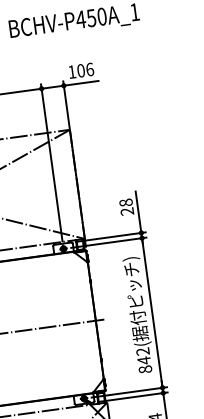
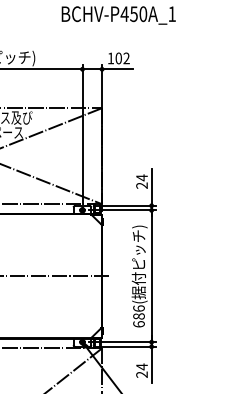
text: (89, 69) -> (126, 58), 106 -> 102
text: (125, 202) -> (141, 177), 28 -> 24
text: (143, 360) -> (138, 316), 842( -> 686(

